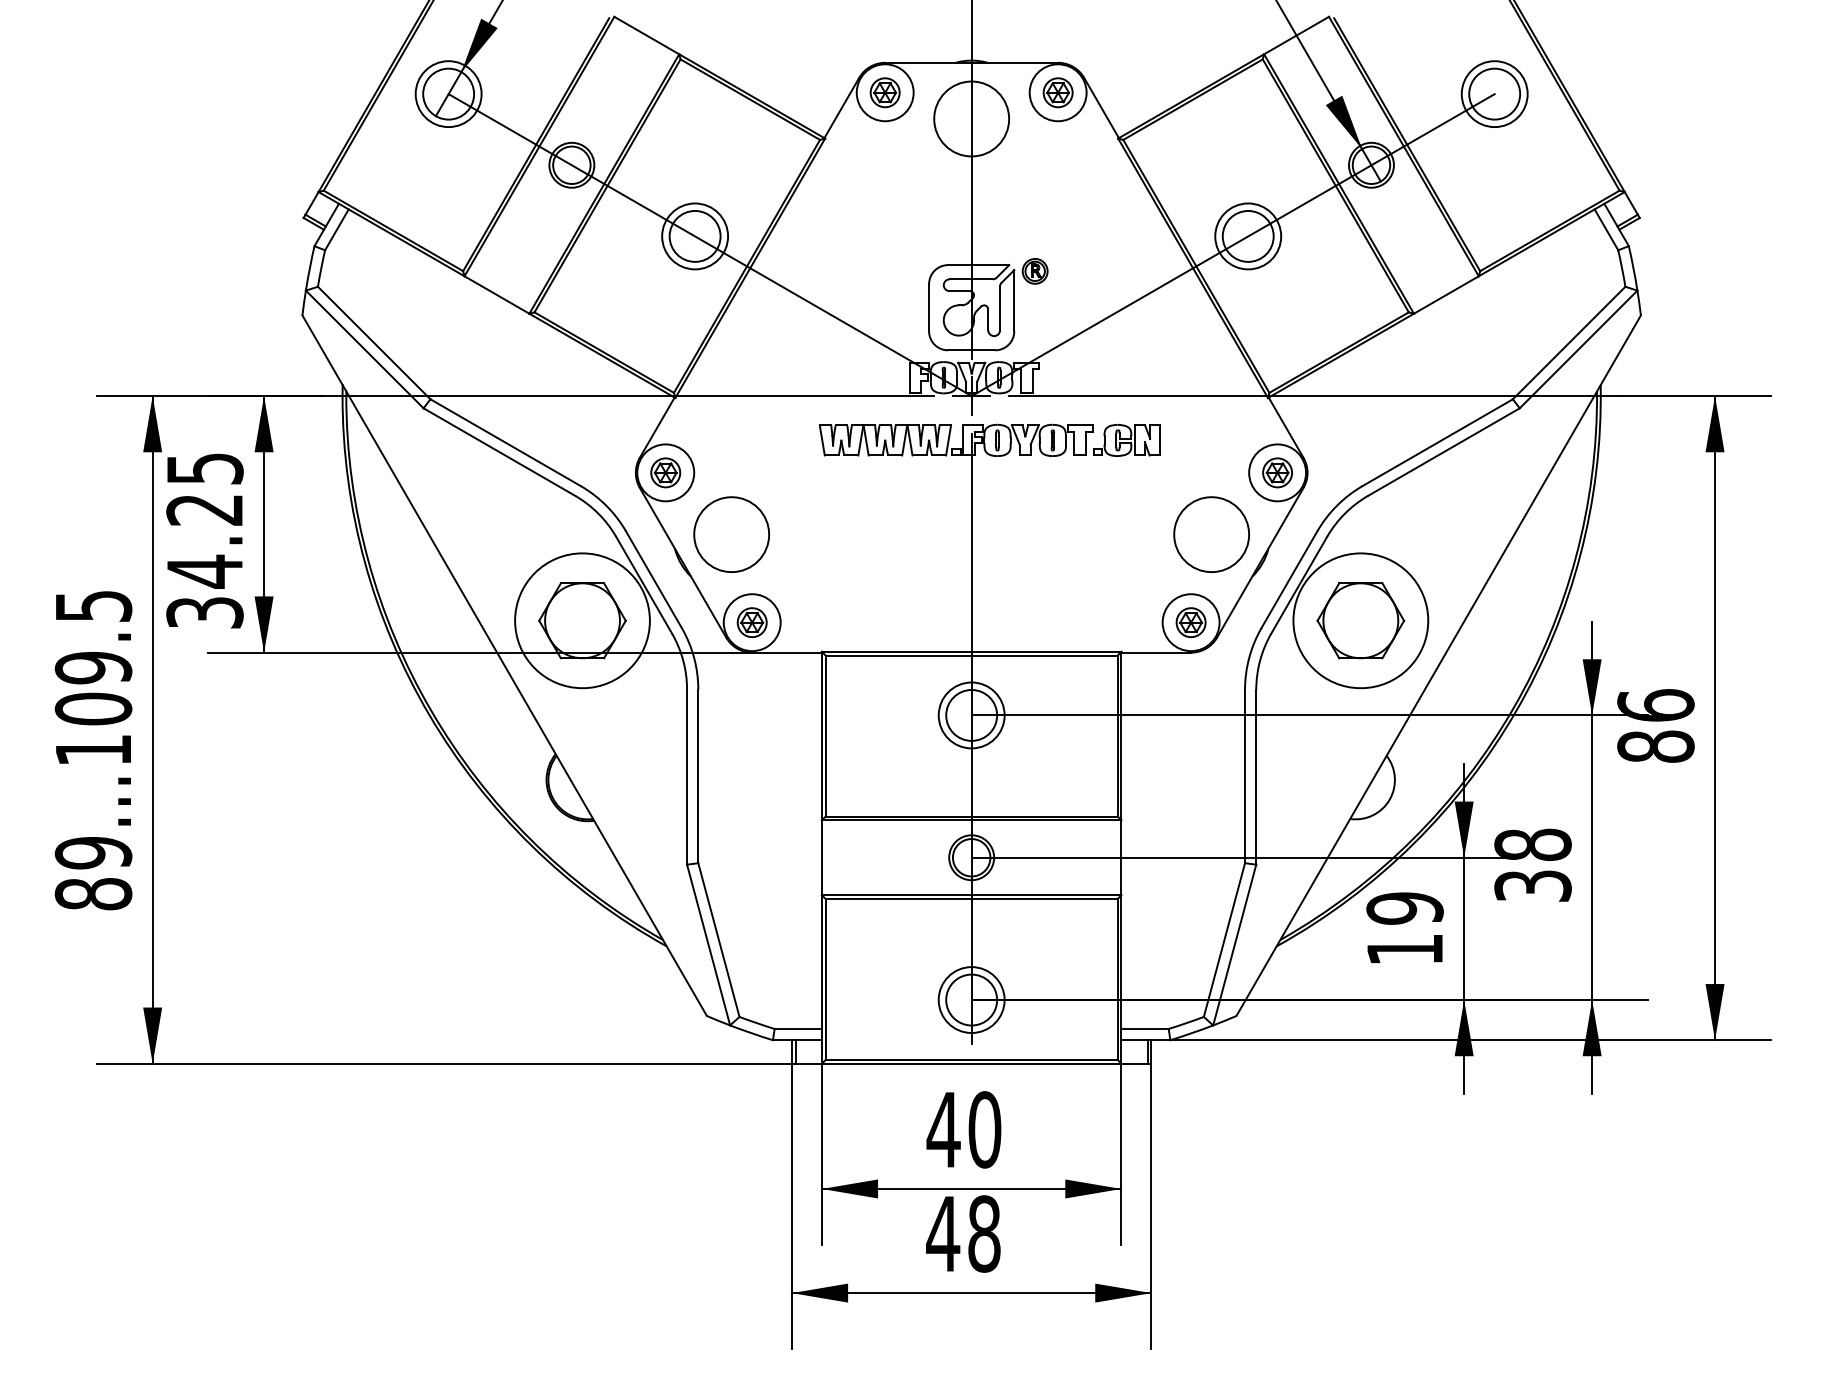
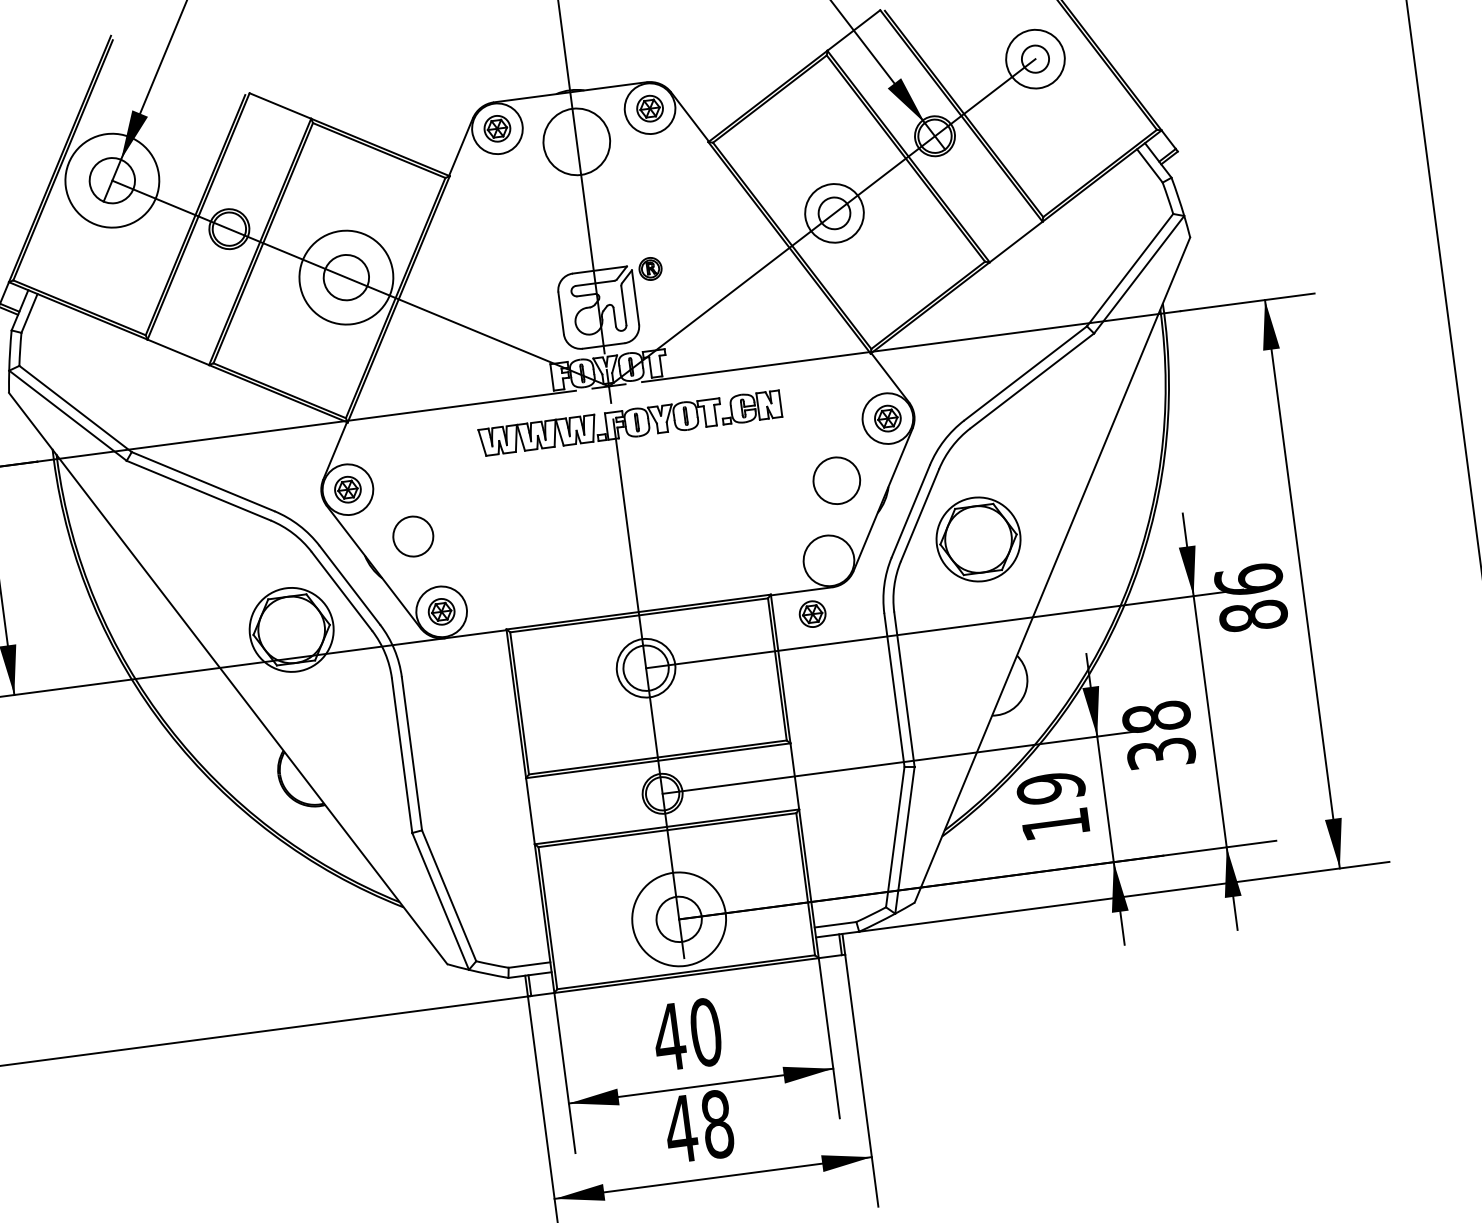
circle: (1494, 93) -> (1035, 58), size x0.6
circle: (448, 94) -> (112, 181), size x1.6
circle: (1247, 235) -> (833, 212), size x0.7
circle: (695, 236) -> (346, 277), size x1.6
circle: (731, 534) -> (413, 536), size x0.6
circle: (1211, 534) -> (836, 480), size x0.7
circle: (582, 620) -> (291, 629), size x0.7
circle: (1360, 620) -> (978, 539), size x0.7
part: (1190, 622) -> (812, 614), moved
circle: (971, 1000) -> (679, 919), size x1.6

